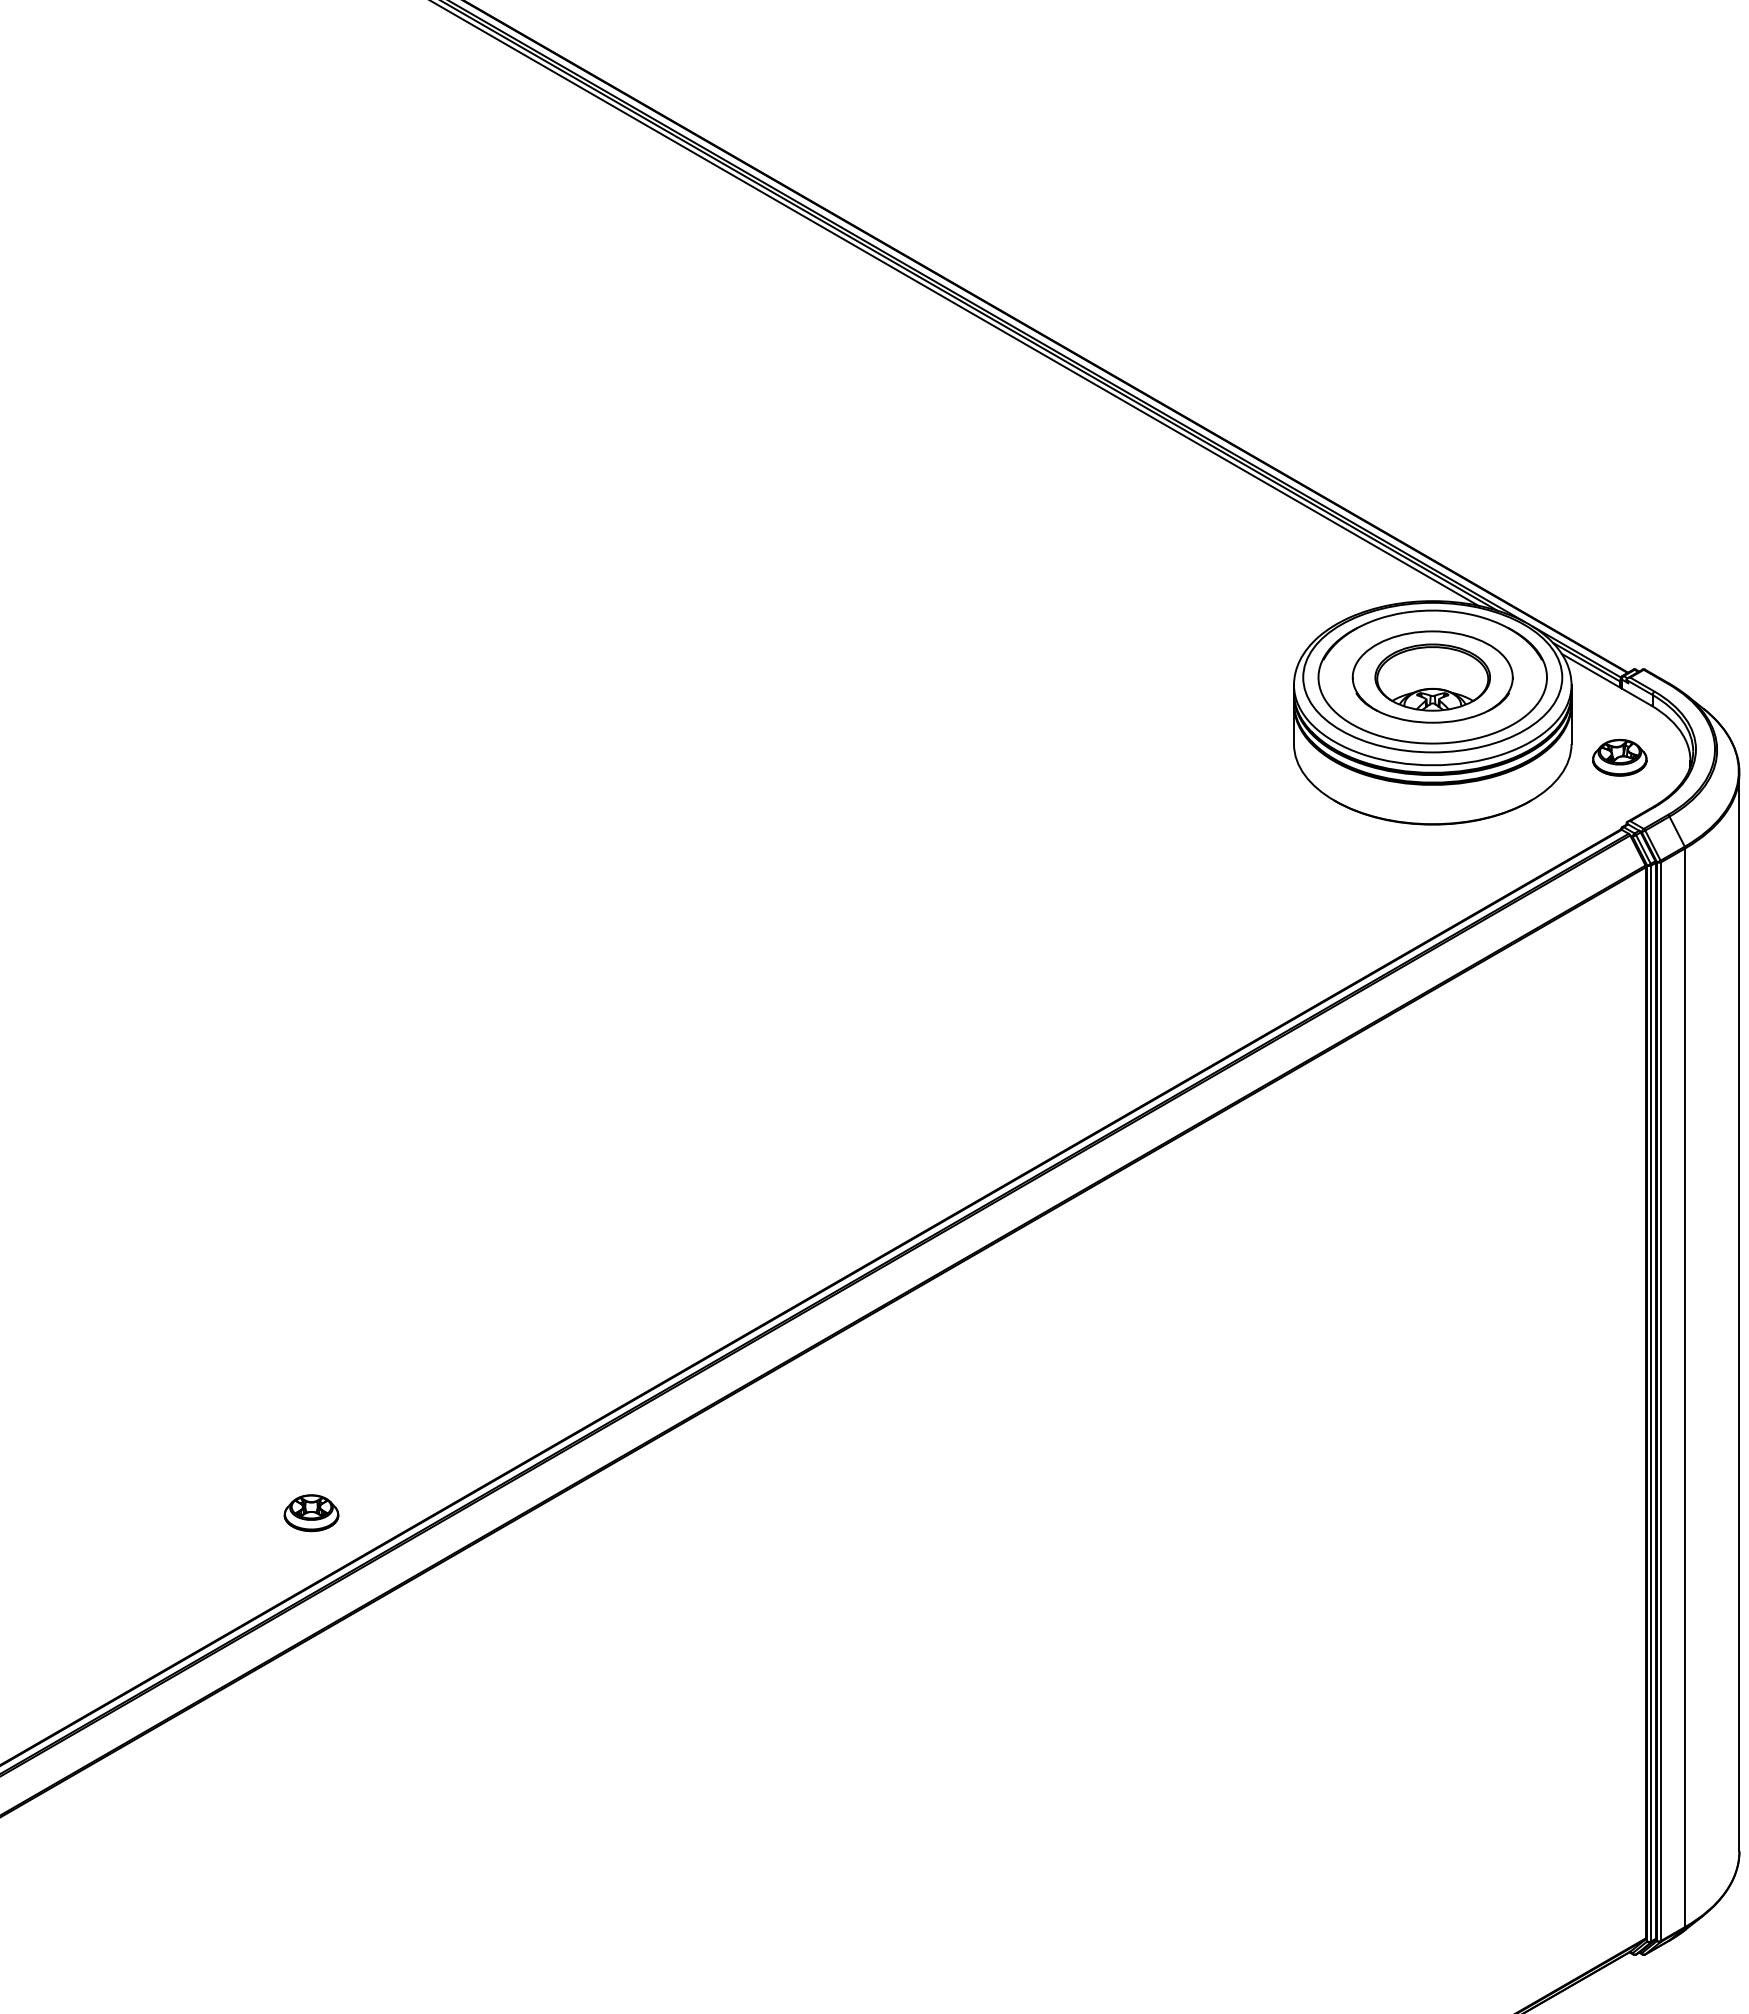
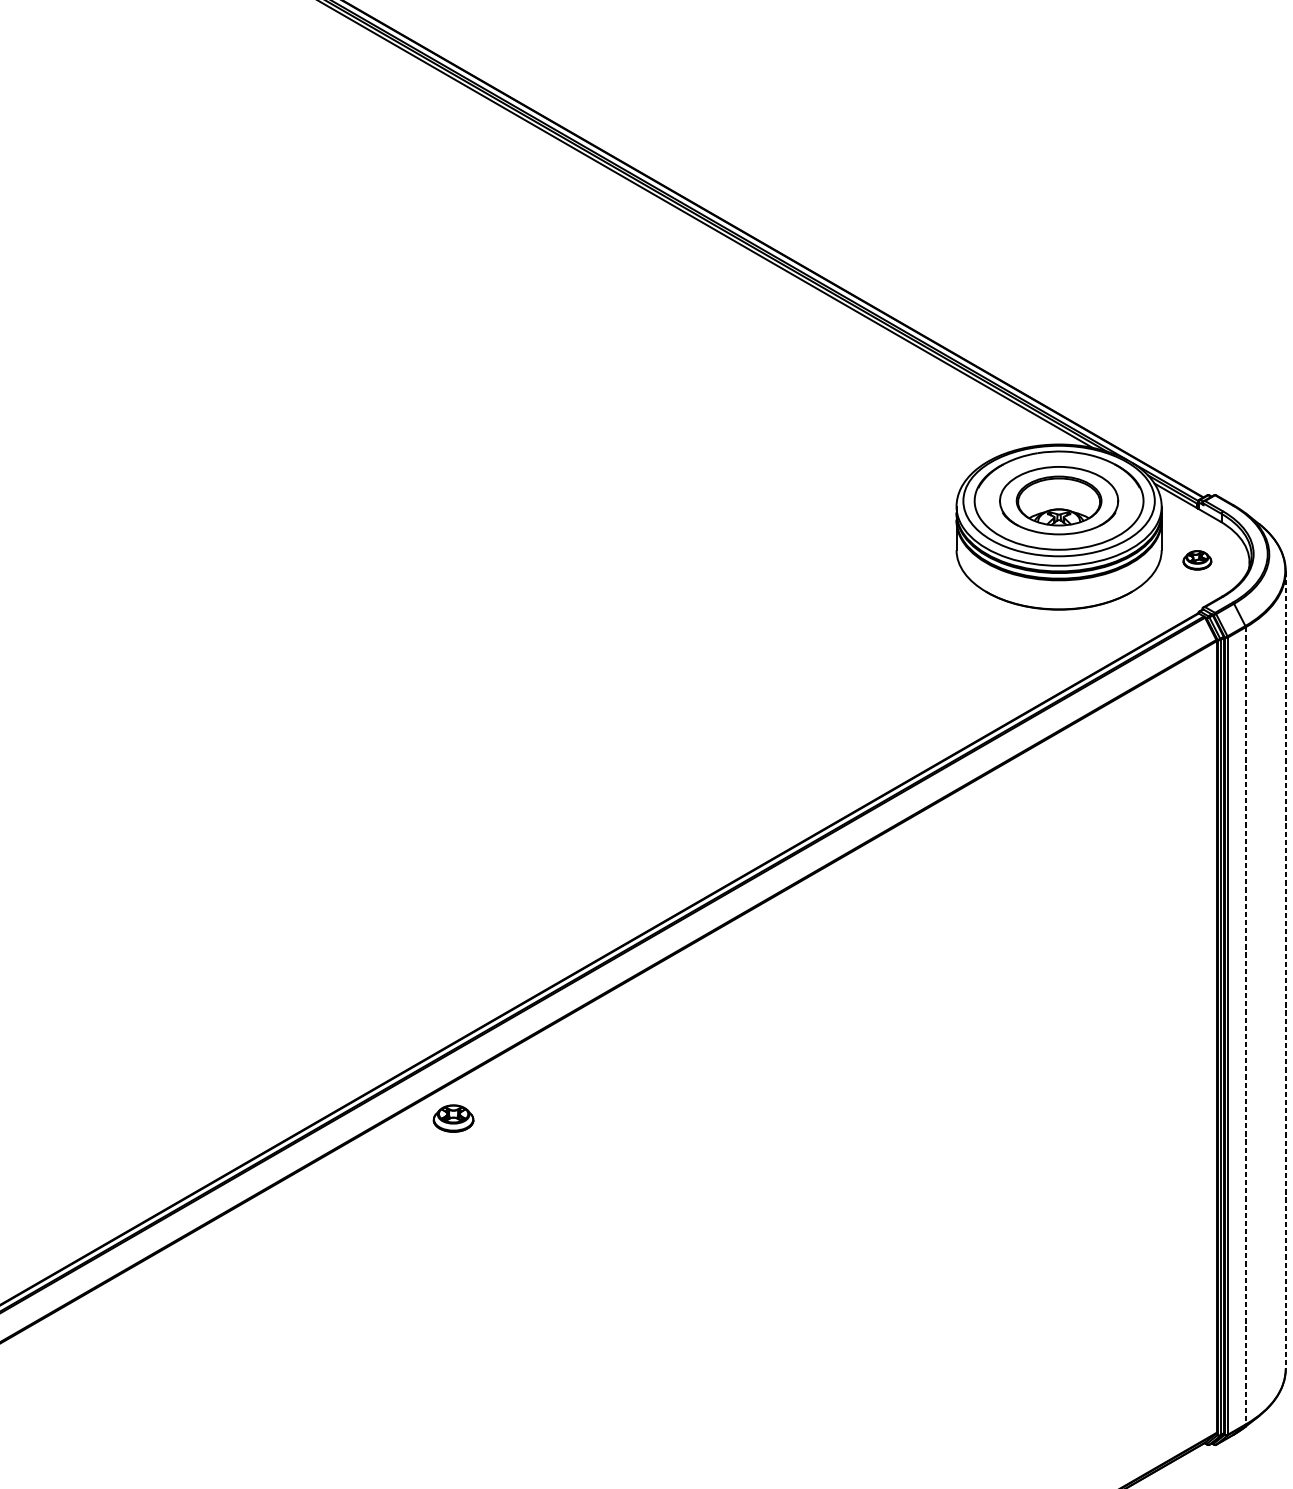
part: (1619, 757) -> (1197, 560), size x0.7
line: (1739, 1312) -> (1285, 970), solid -> dashed
line: (1685, 1388) -> (1245, 1026), solid -> dashed
part: (311, 1513) -> (453, 1118), moved

